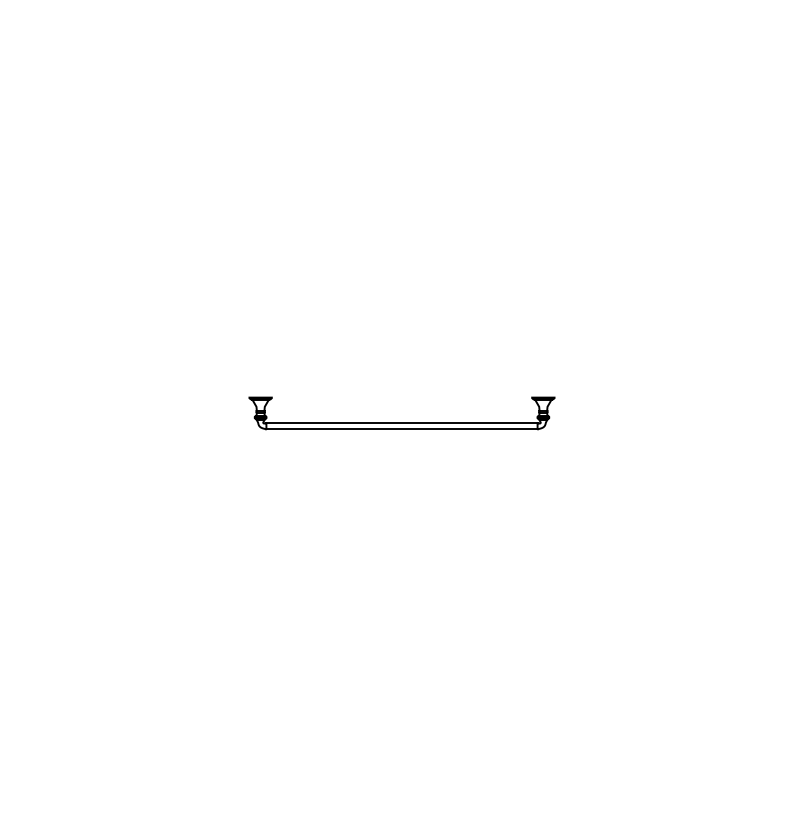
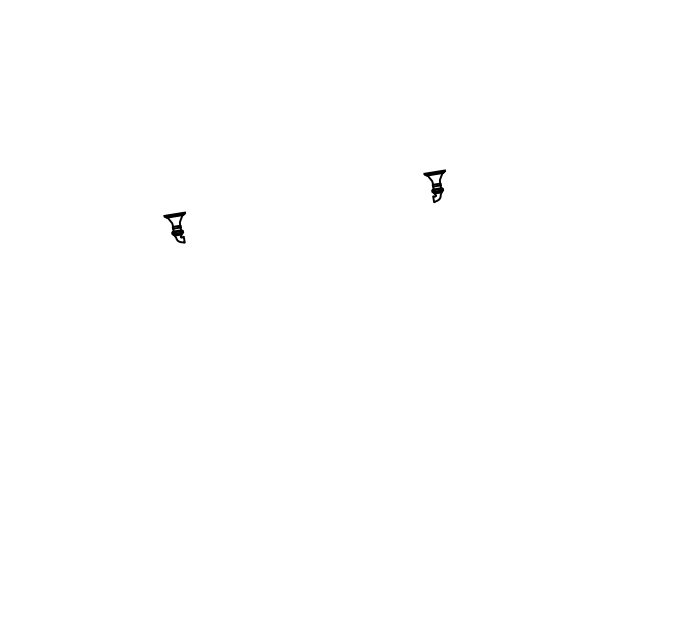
line: (401, 423) -> (308, 217), removed
line: (401, 429) -> (308, 222), removed

